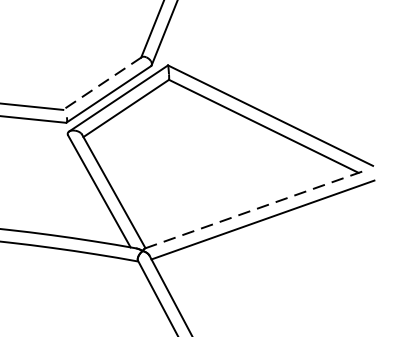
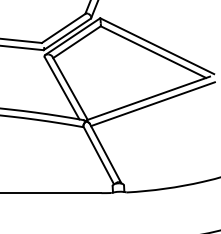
line: (101, 83) -> (63, 28), dashed -> solid
line: (256, 209) -> (149, 98), dashed -> solid

